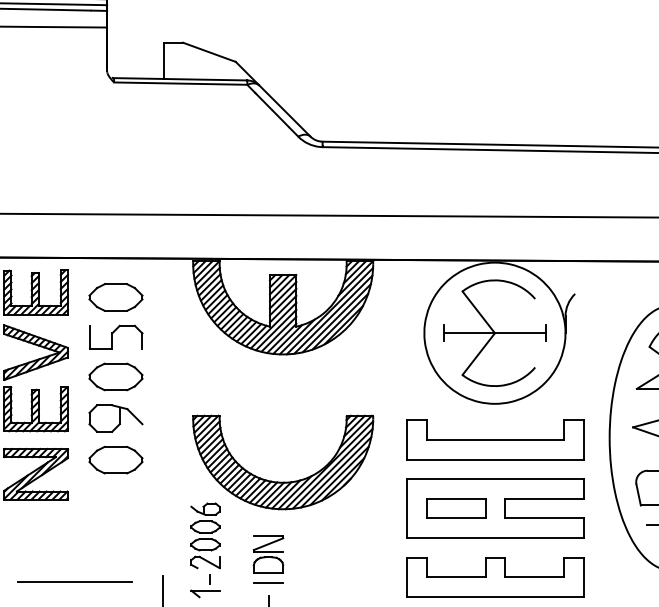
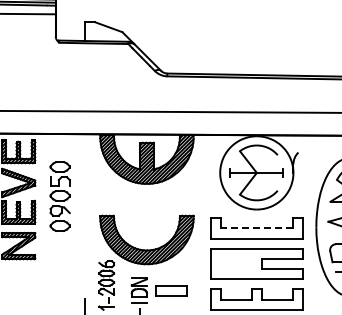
part: (114, 378) -> (59, 196), size x0.7
line: (496, 440) -> (257, 228), solid -> dashed
part: (455, 507) -> (171, 290), moved
line: (74, 582) -> (38, 302), removed

